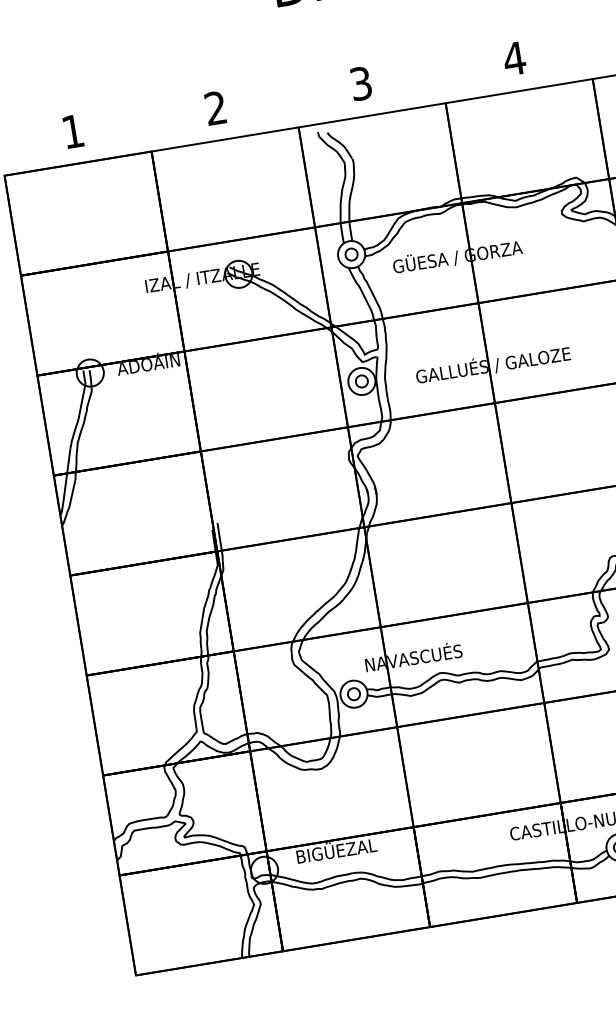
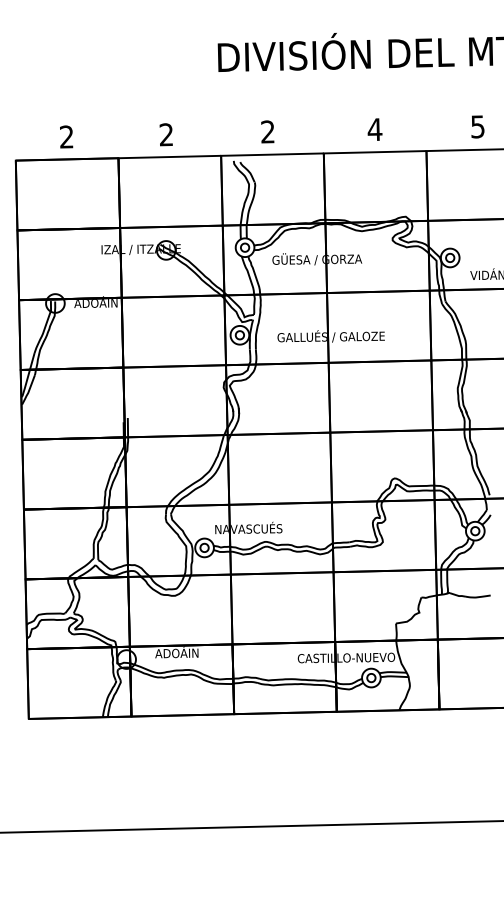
text: (360, 83) -> (267, 131), 3 -> 2
text: (72, 130) -> (66, 136), 1 -> 2
text: (336, 849) -> (177, 652), BIGÜEZAL -> ADOÁIN

